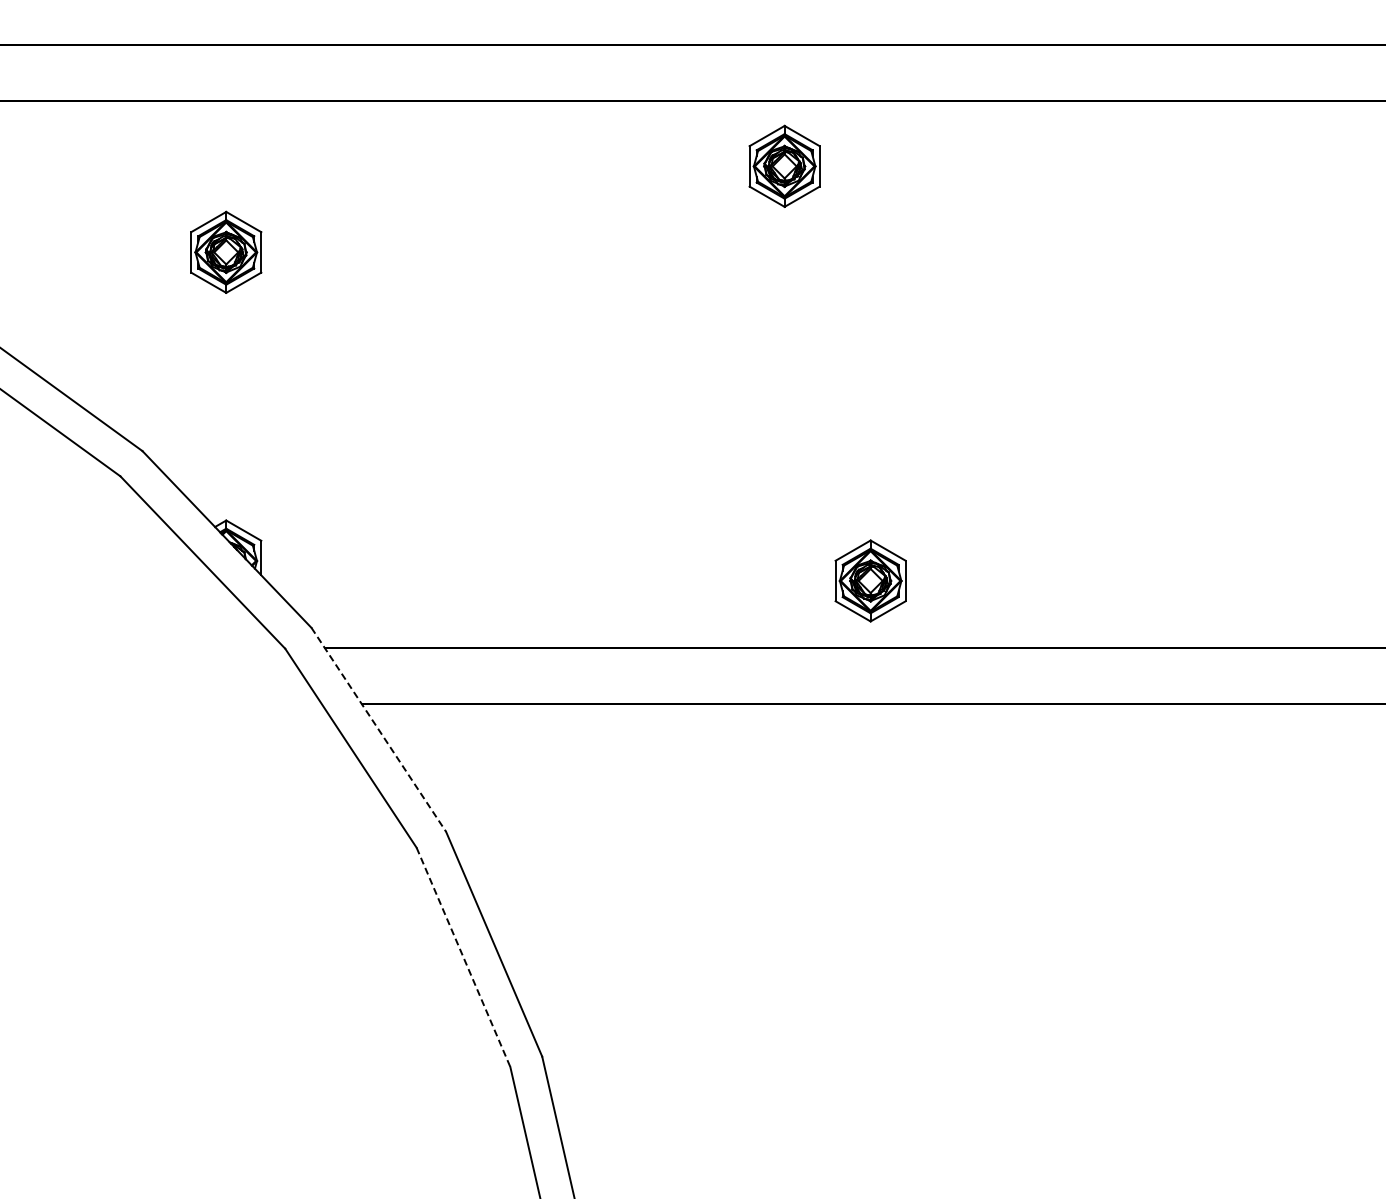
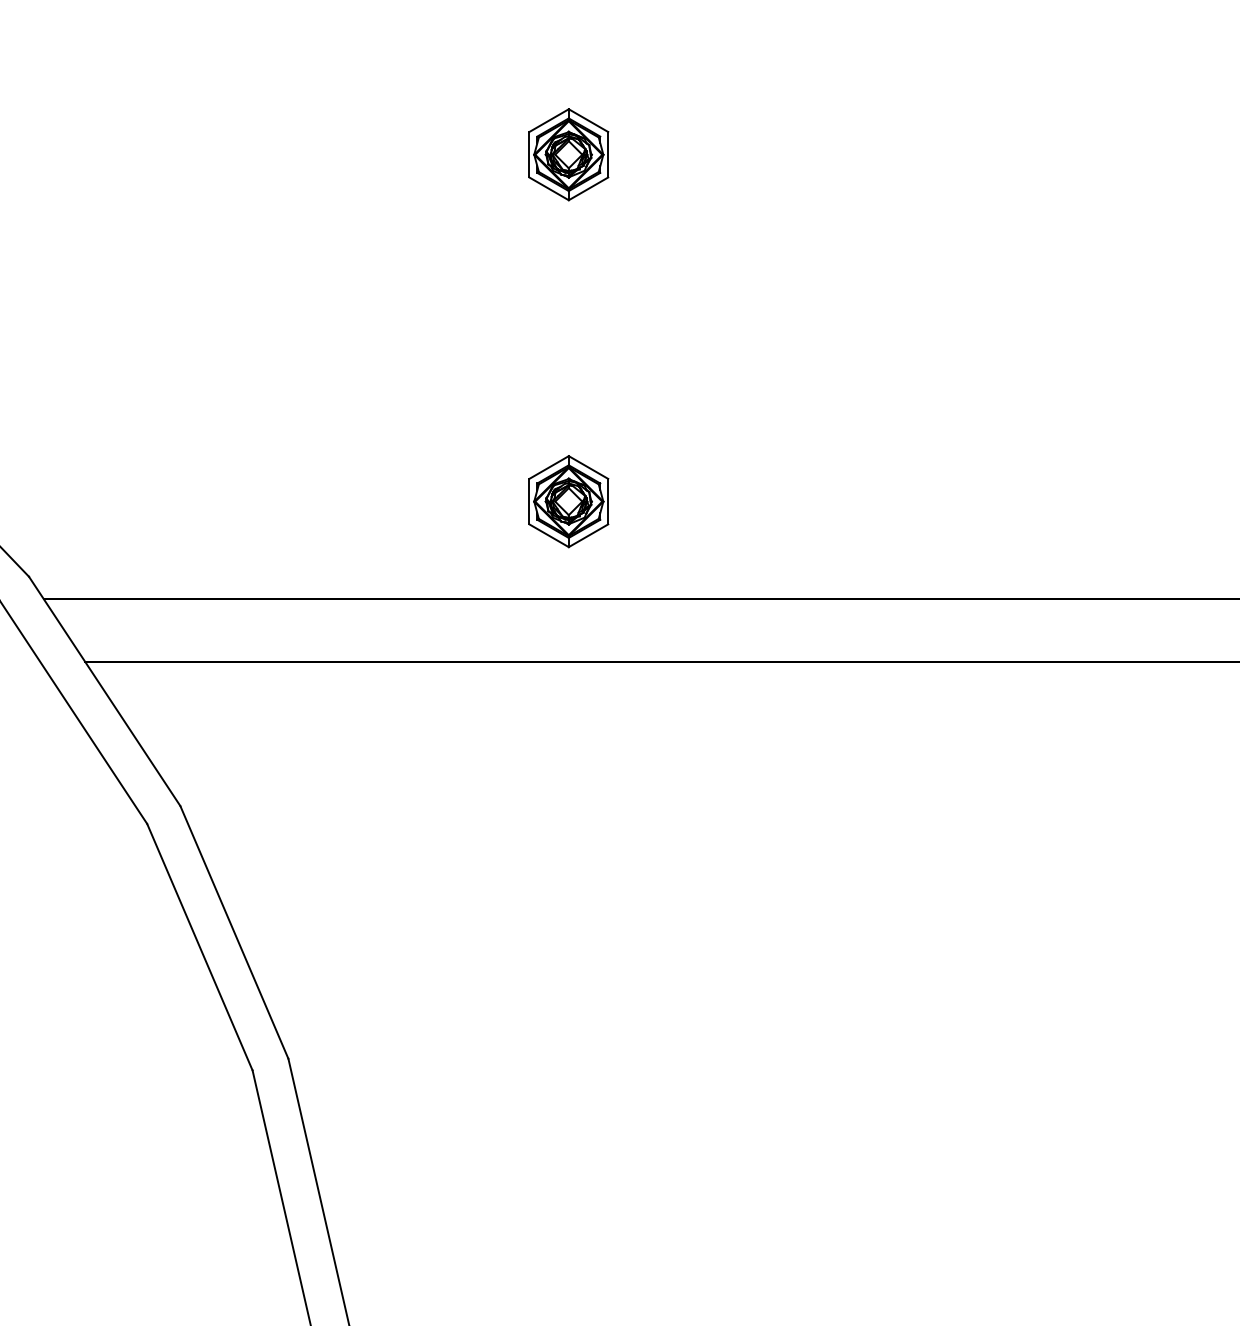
part: (784, 165) -> (568, 153), moved
part: (870, 580) -> (568, 501), moved
line: (379, 730) -> (105, 692), dashed -> solid
line: (463, 957) -> (199, 947), dashed -> solid

